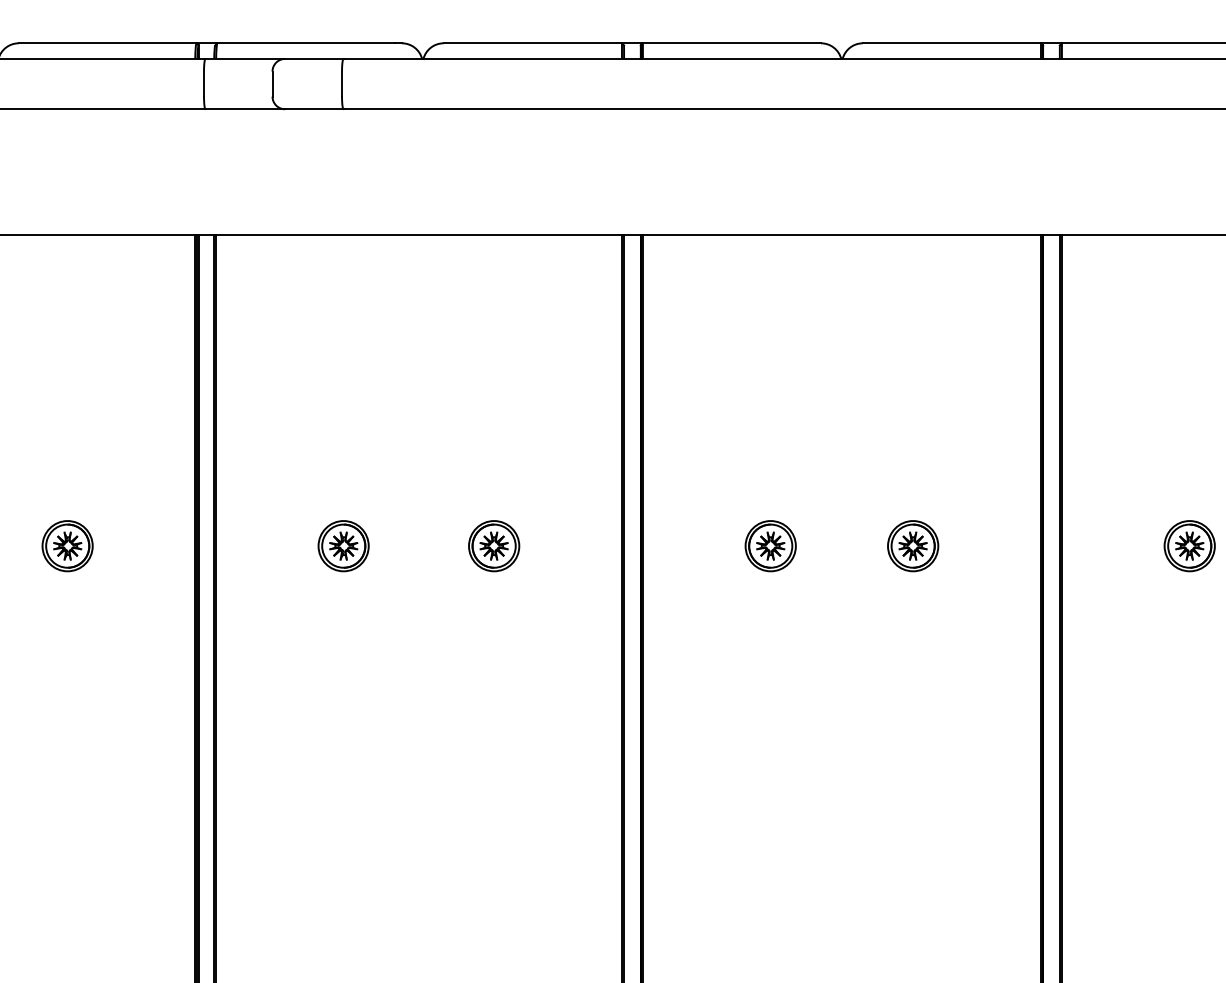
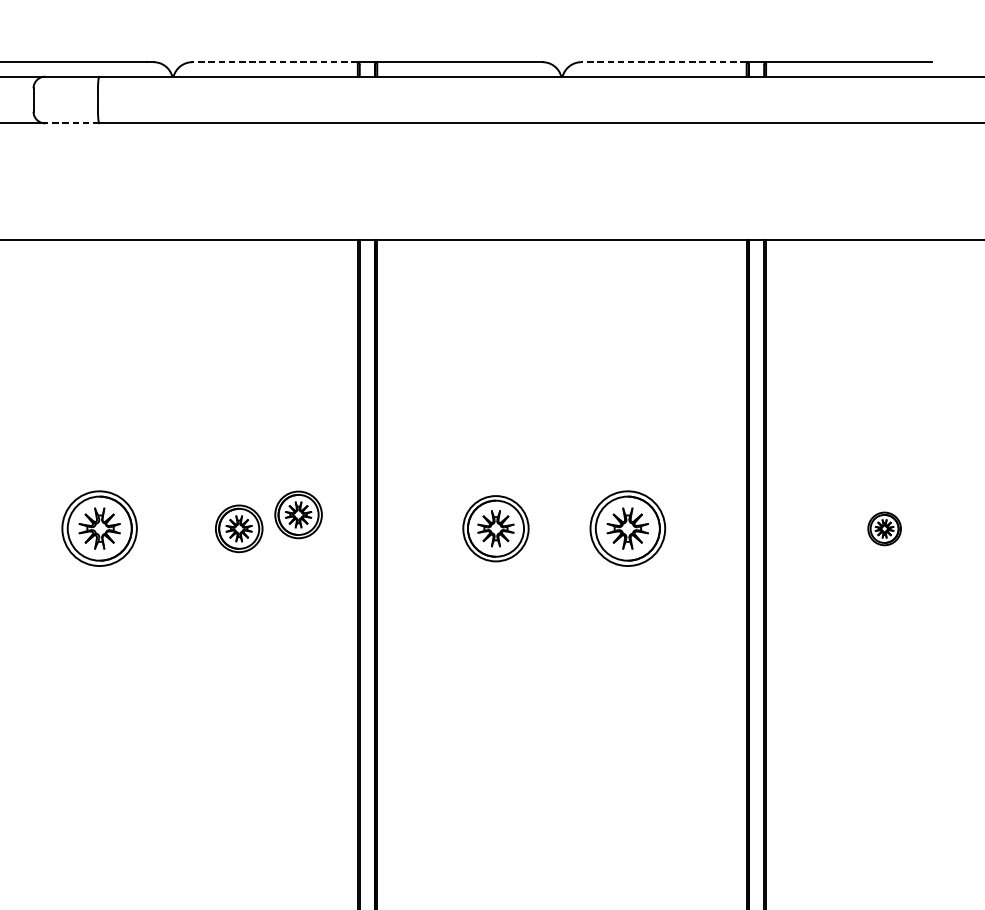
line: (532, 43) -> (274, 62), solid -> dashed
line: (951, 43) -> (663, 62), solid -> dashed
line: (313, 109) -> (71, 123), solid -> dashed
part: (558, 531) -> (298, 515), added
part: (343, 546) -> (99, 529), size x1.6
part: (770, 546) -> (495, 529), size x1.4
part: (913, 546) -> (628, 529), size x1.6
part: (1189, 546) -> (884, 529), size x0.7

